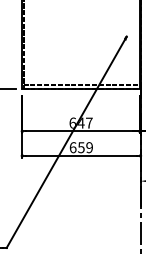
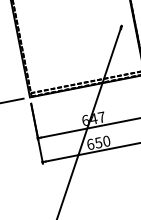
text: (89, 147) -> (106, 141), 659 -> 650

